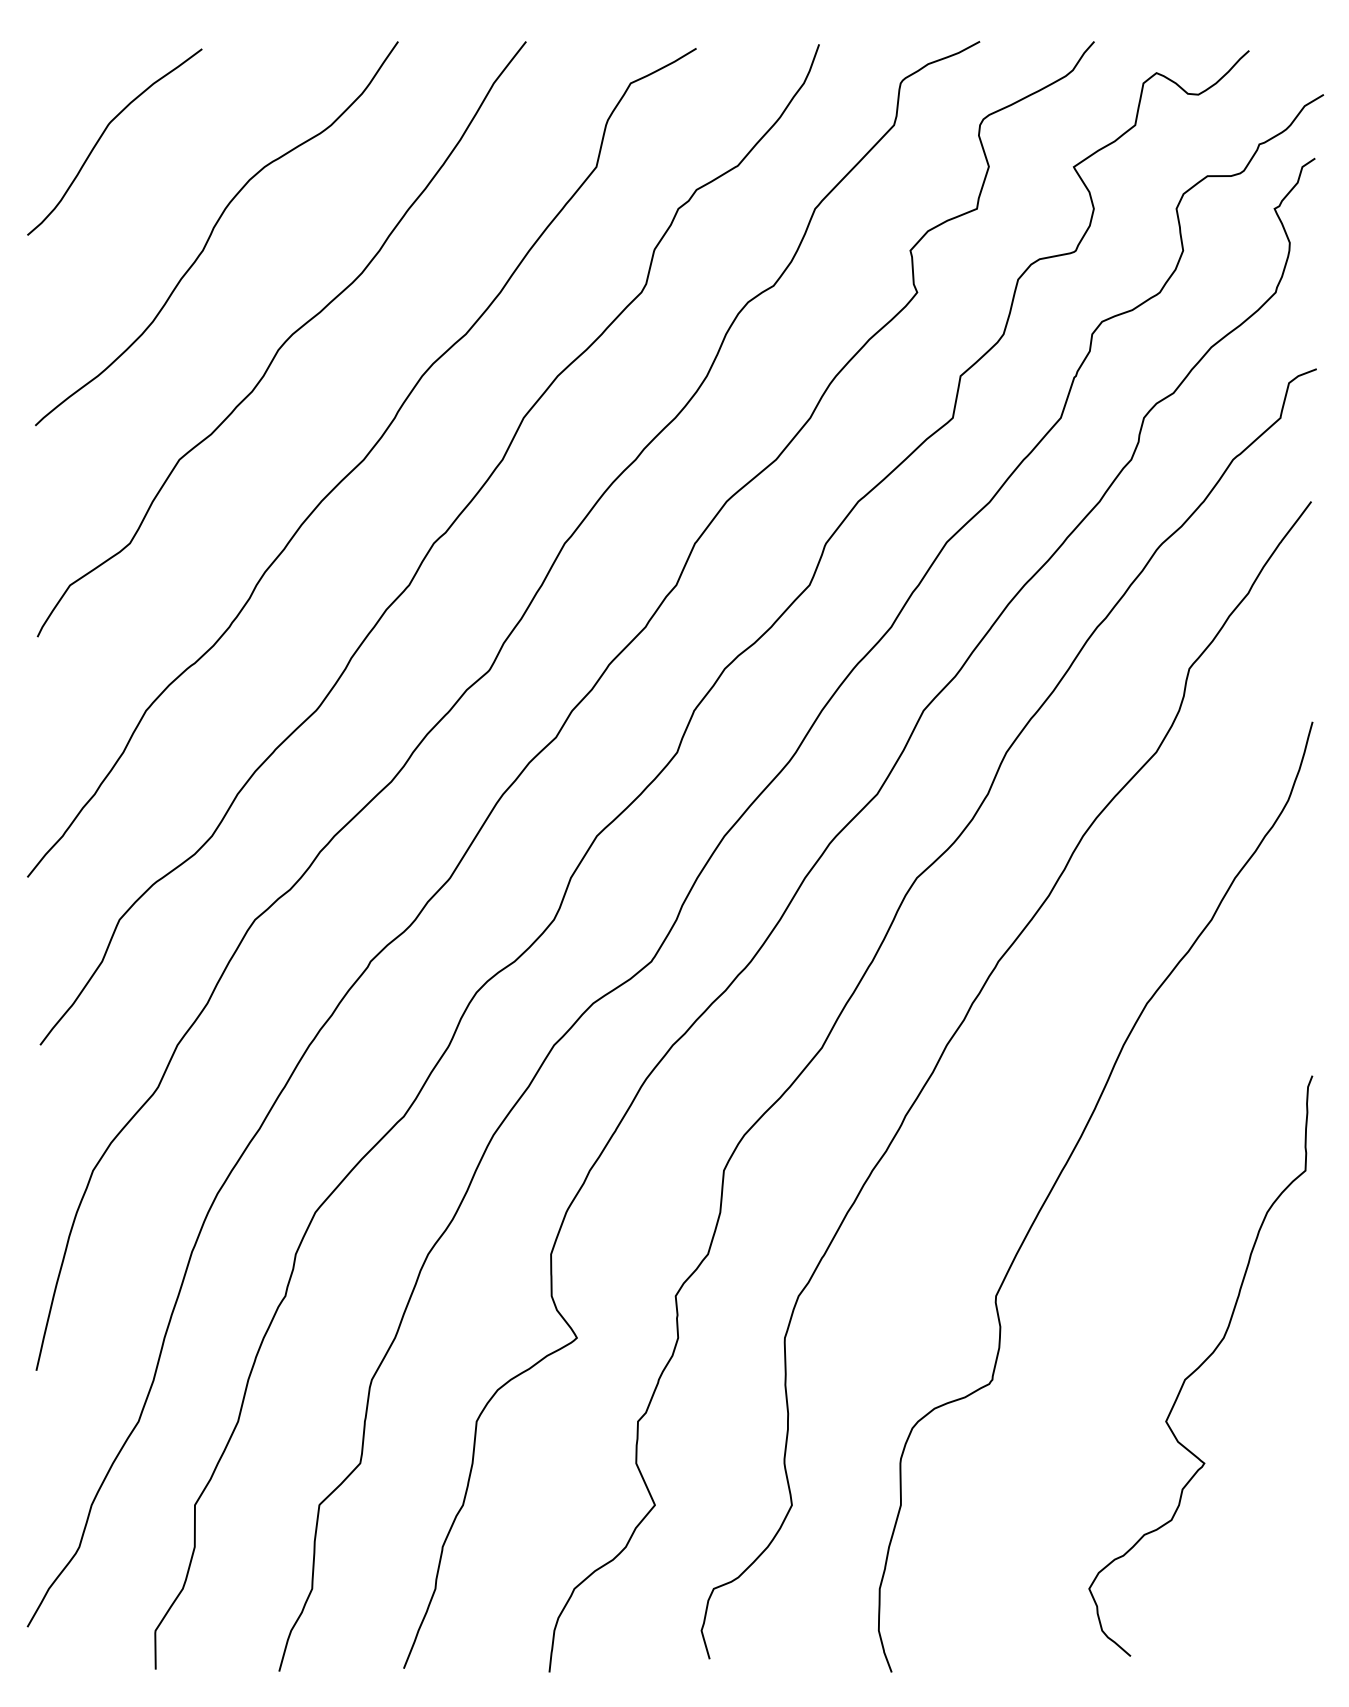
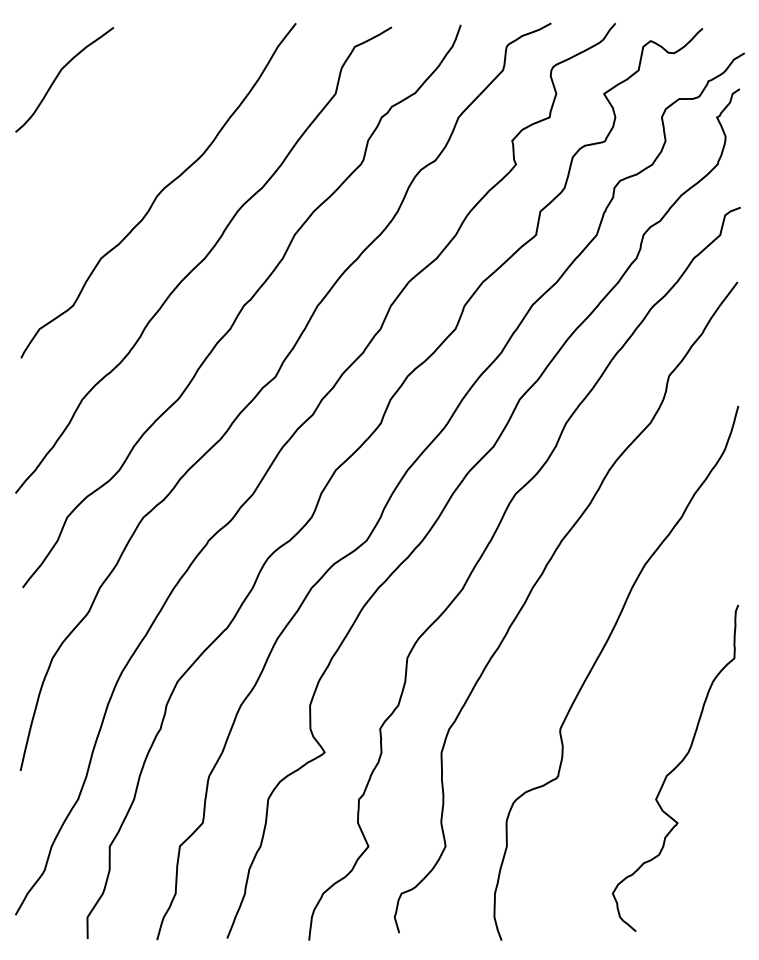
curve: (214, 232) -> (120, 130), removed

